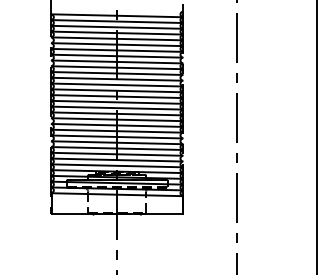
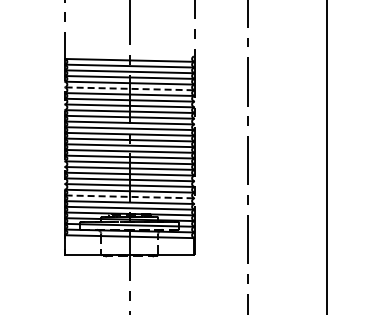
line: (117, 44) -> (130, 88), solid -> dashed
line: (117, 153) -> (130, 196), solid -> dashed

